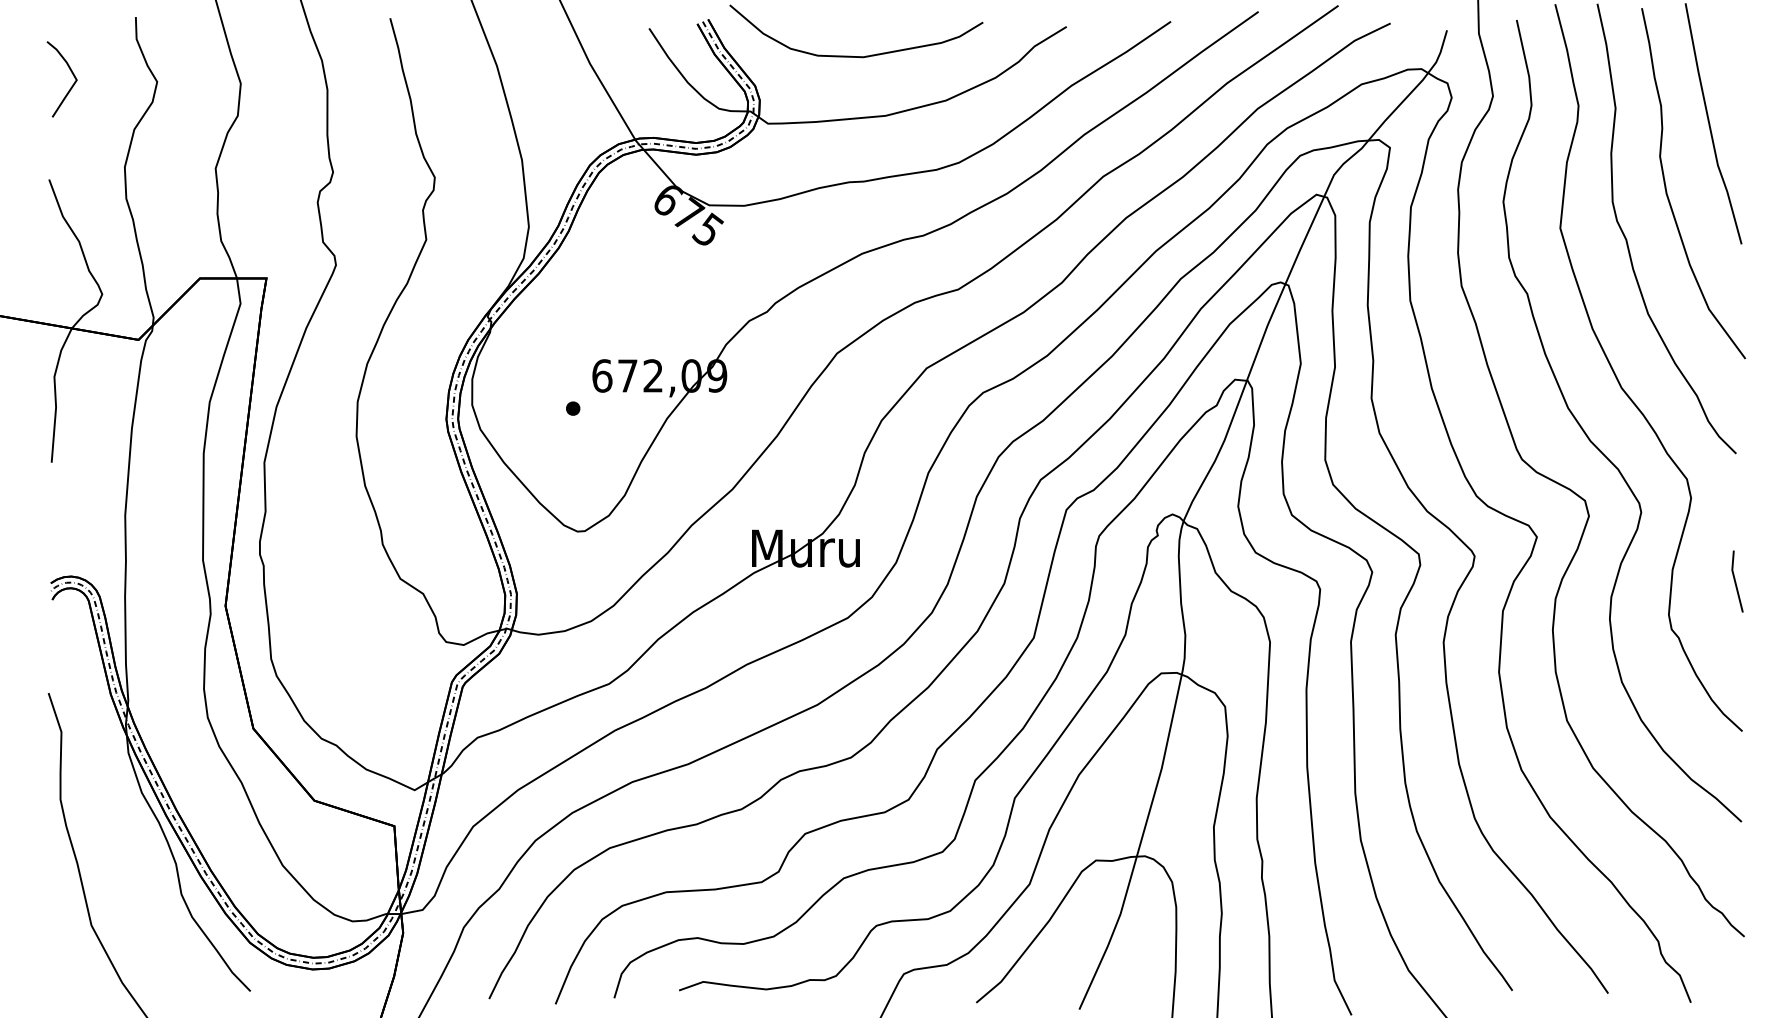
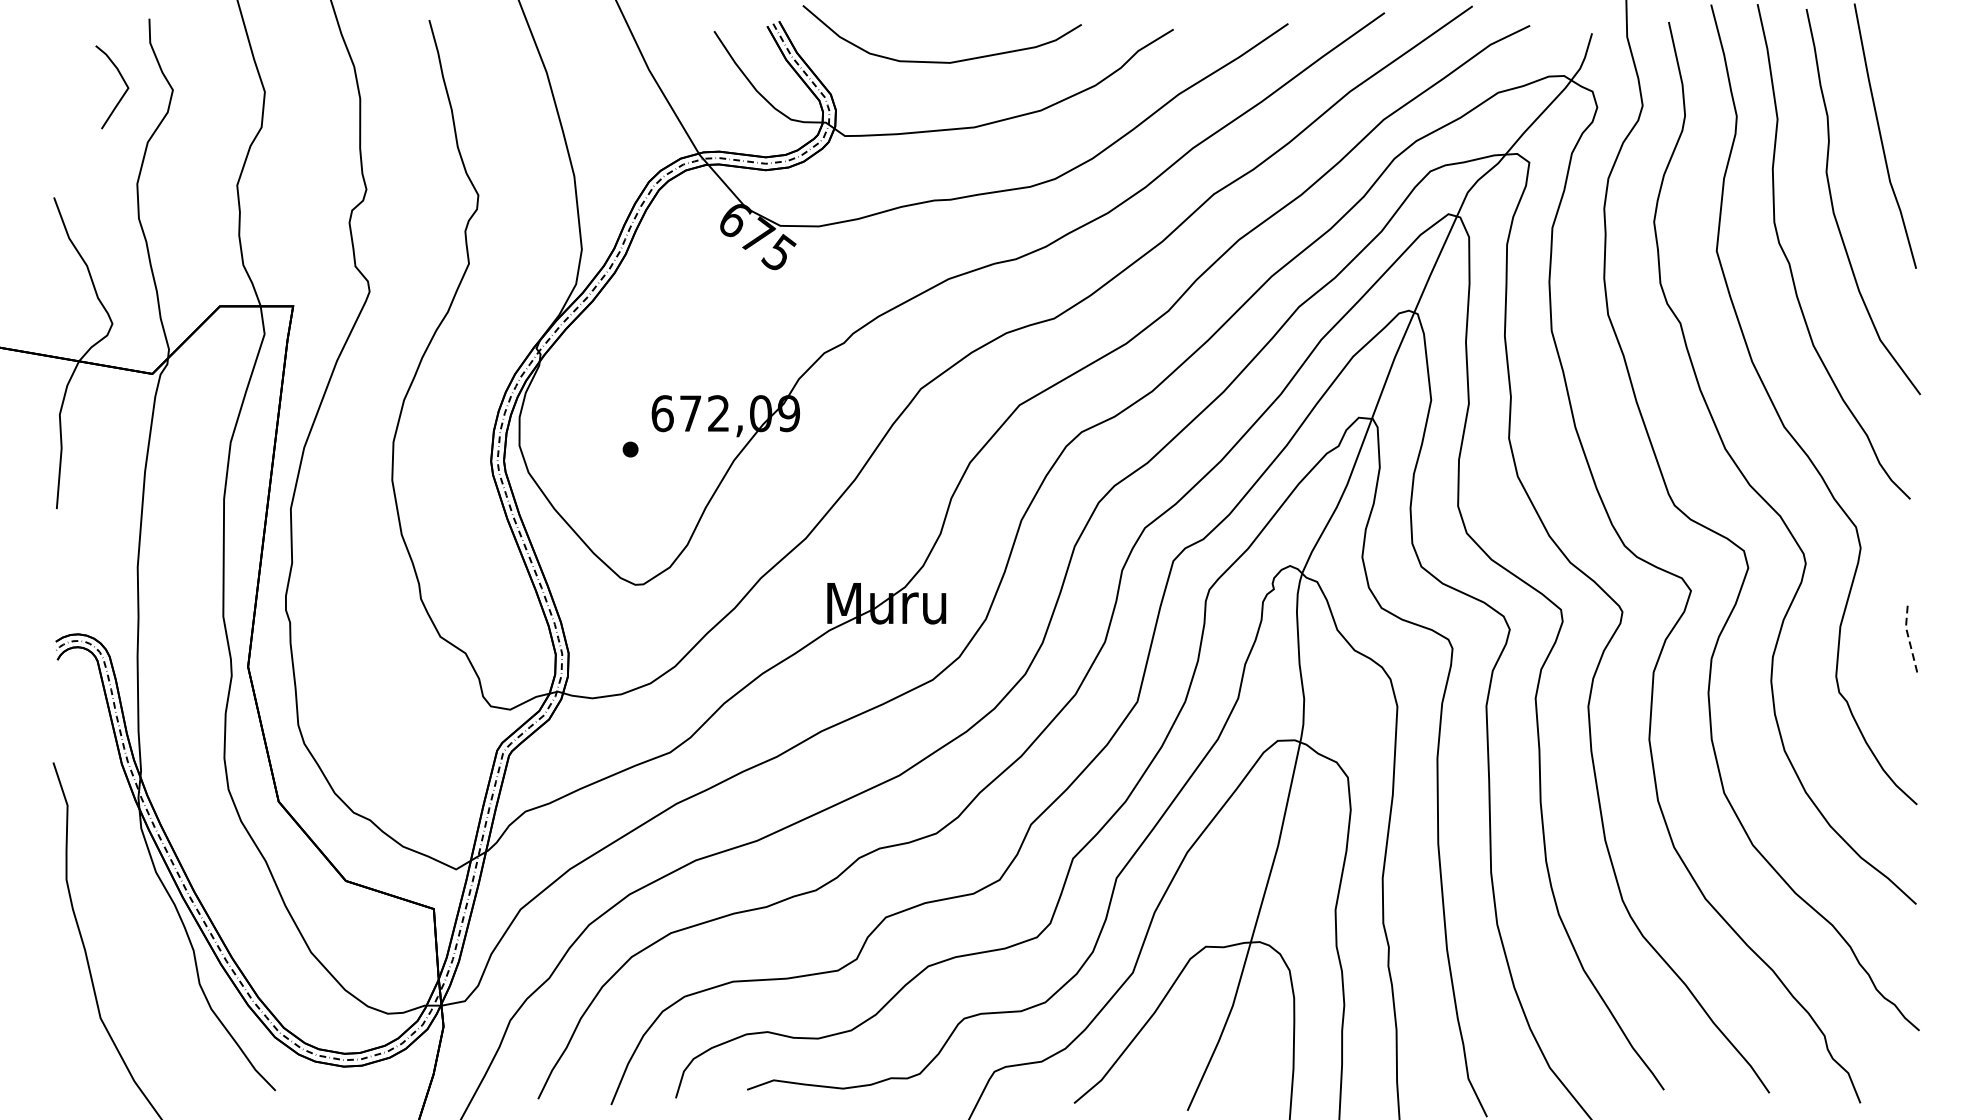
curve: (71, 73) -> (122, 80), moved
line: (1735, 581) -> (1909, 639), solid -> dashed

